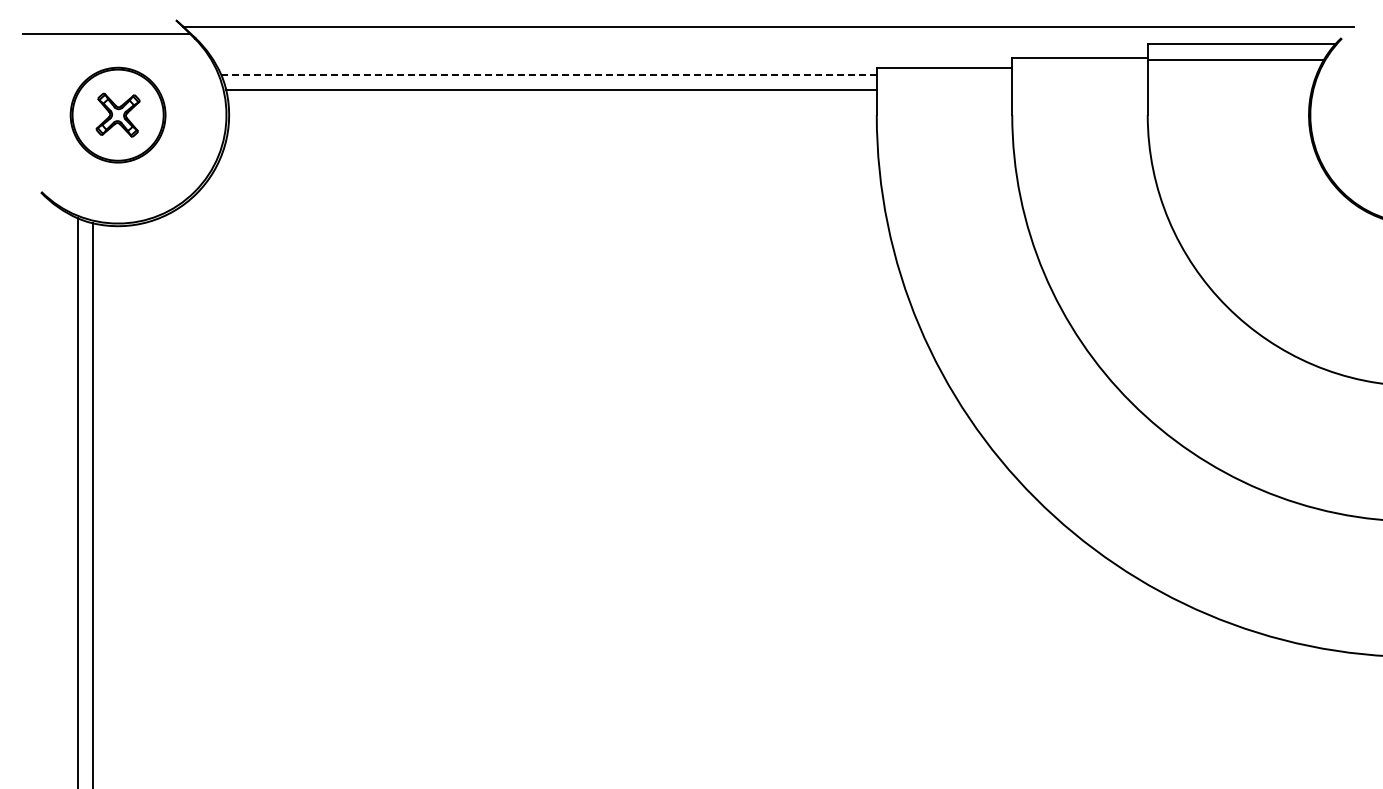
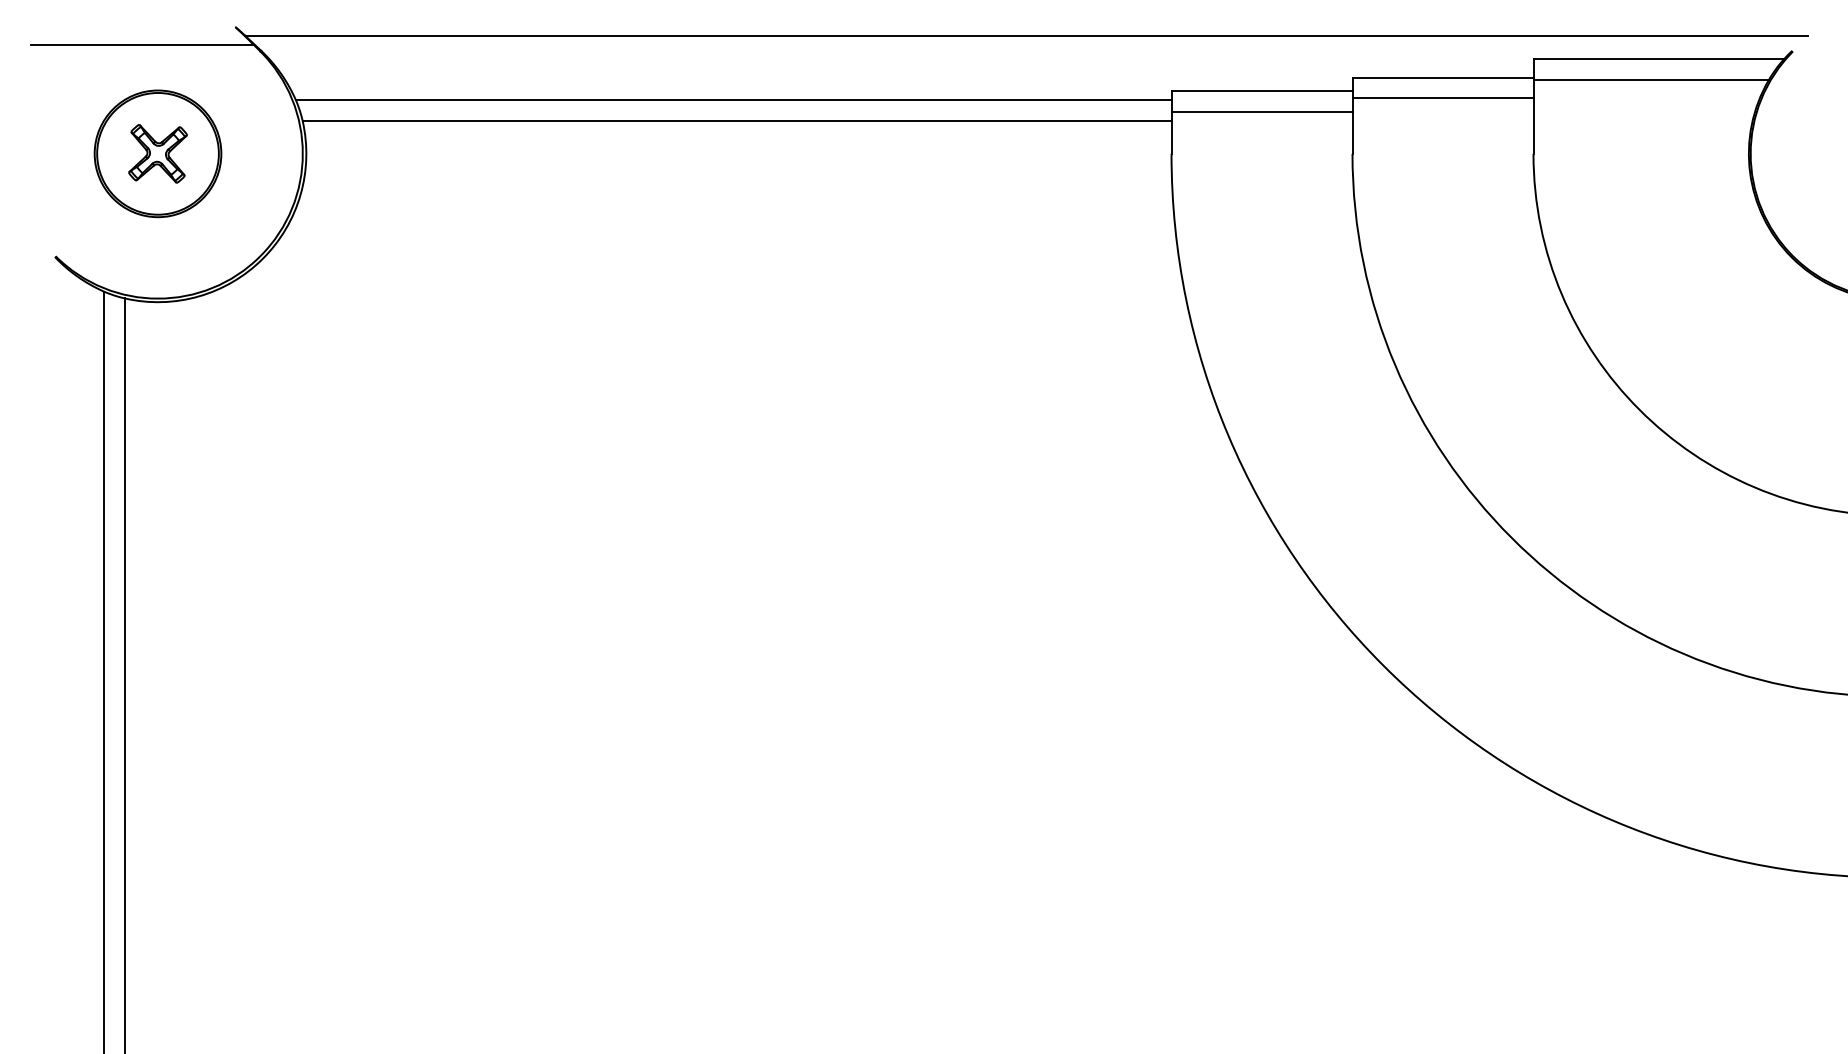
line: (1079, 73) -> (1442, 98), added
line: (549, 74) -> (734, 99), dashed -> solid
line: (944, 83) -> (1261, 111), added

